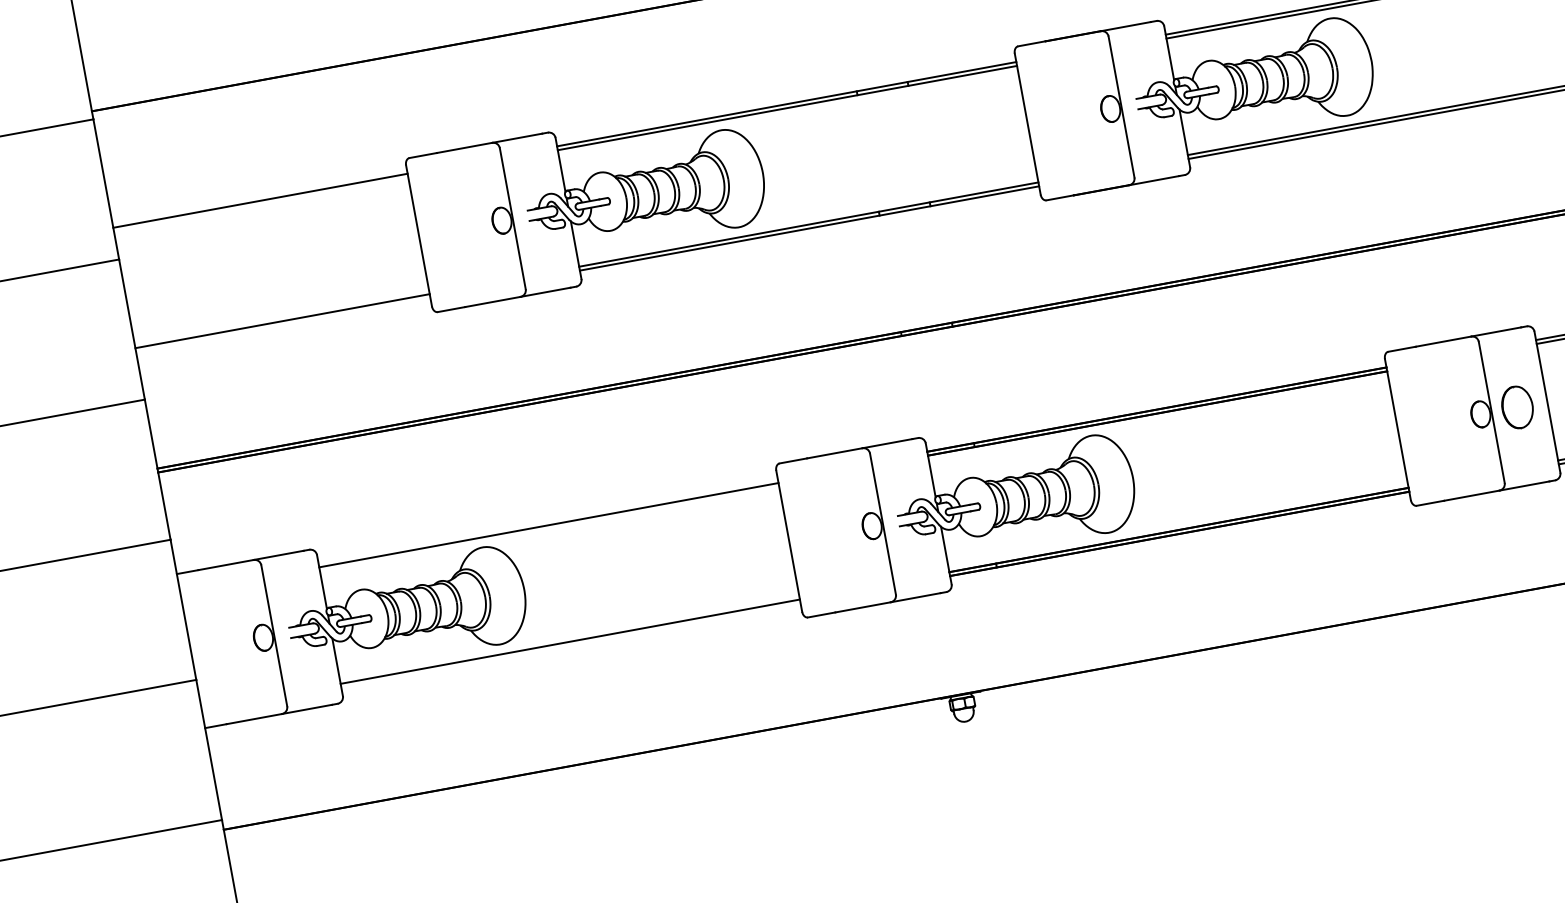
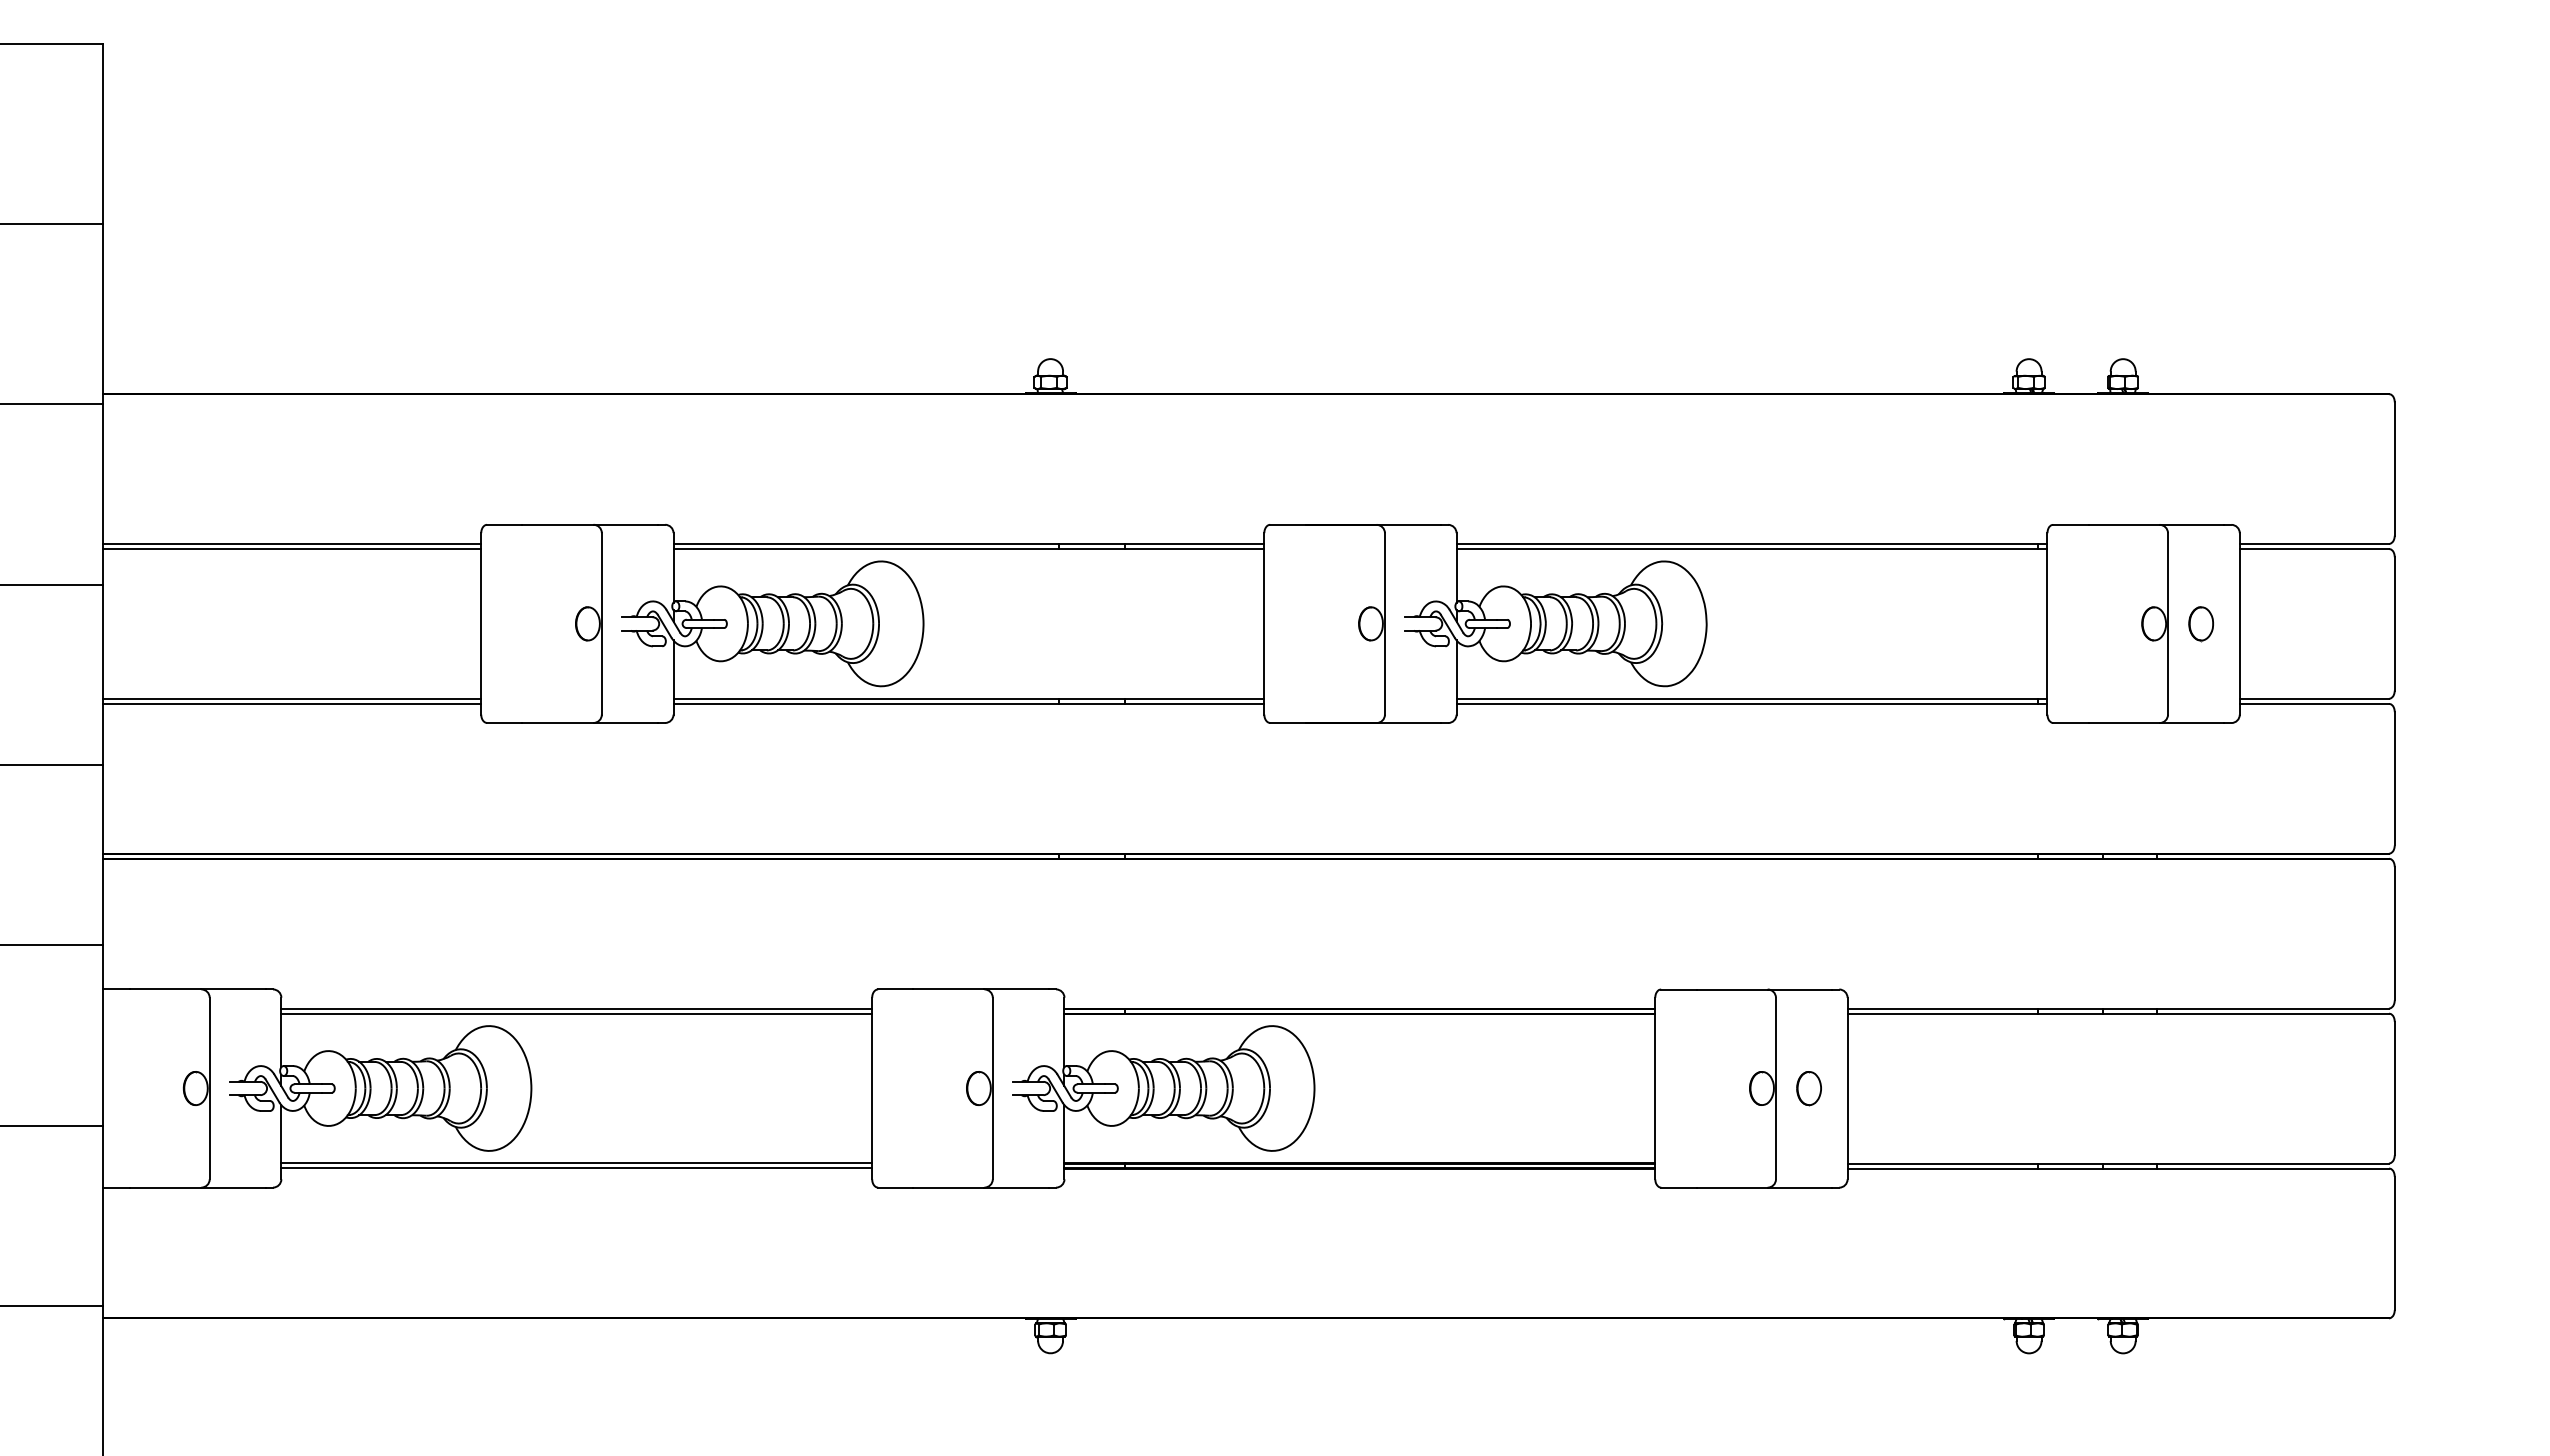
line: (260, 204) -> (291, 548), added
line: (282, 324) -> (291, 703), added
part: (1517, 407) -> (1808, 1088), size x0.62
line: (547, 521) -> (576, 1008), added
line: (570, 645) -> (576, 1168), added

